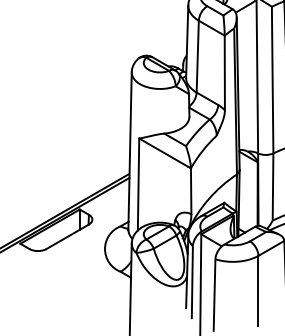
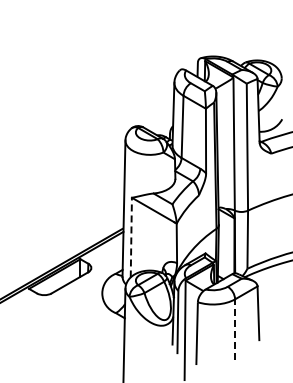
line: (138, 184) -> (131, 237), solid -> dashed
line: (258, 290) -> (235, 329), solid -> dashed

